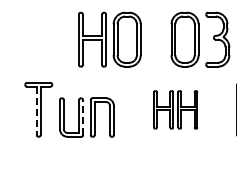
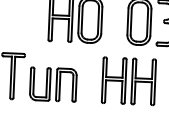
part: (175, 109) -> (128, 80), size x1.43
line: (36, 111) -> (10, 77), dashed -> solid
line: (83, 117) -> (50, 84), dashed -> solid

